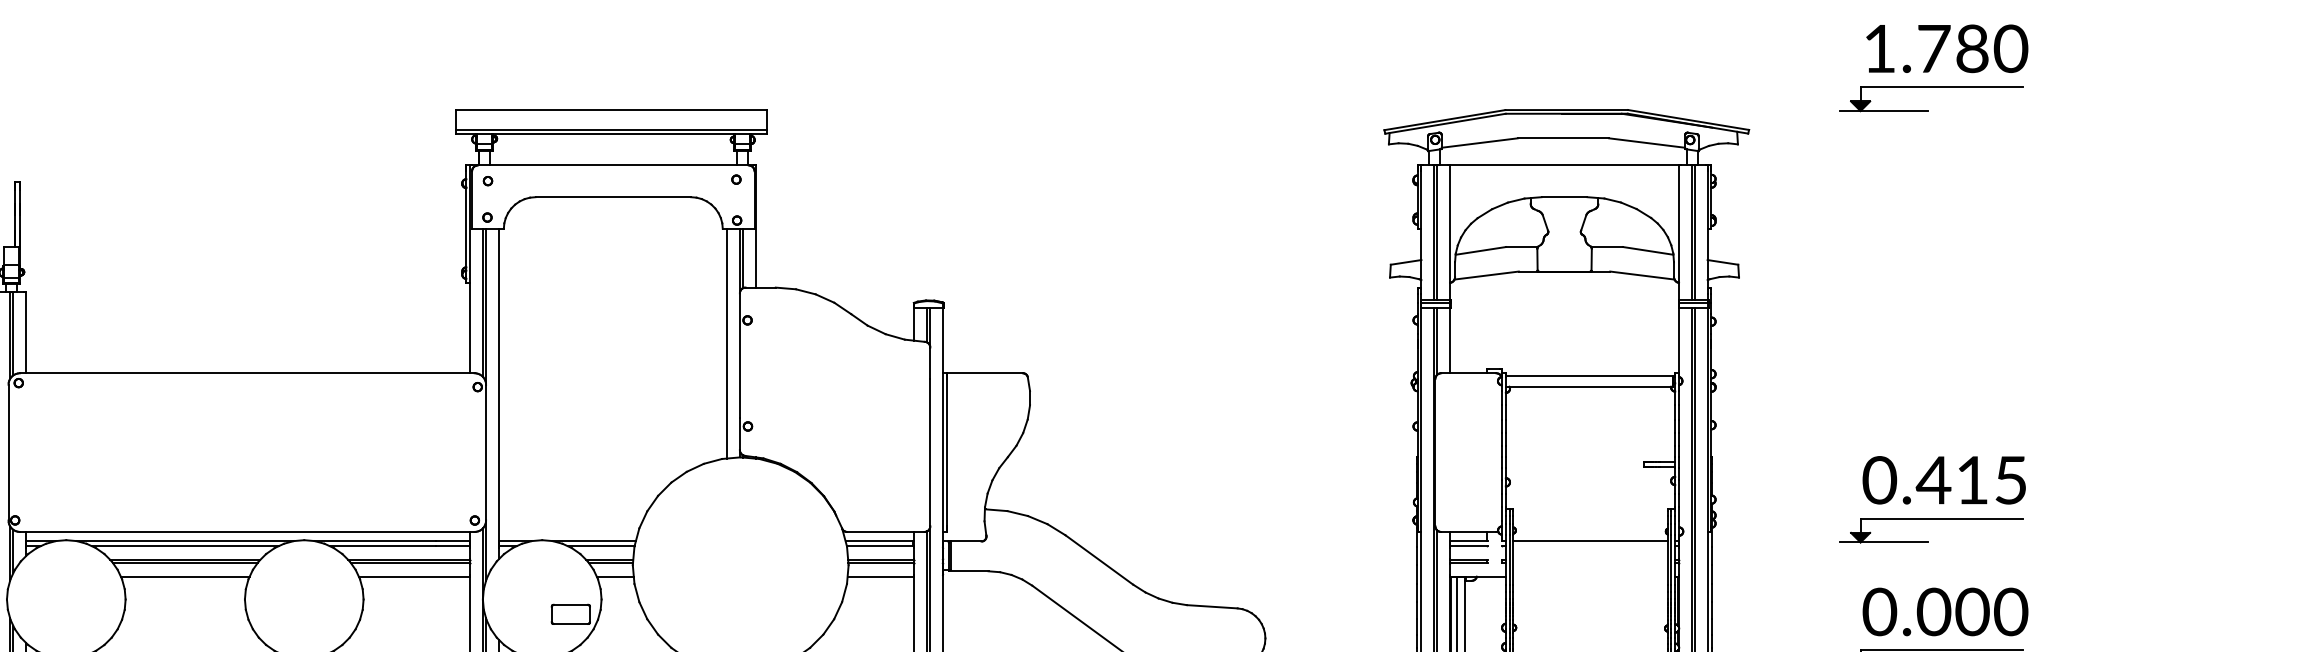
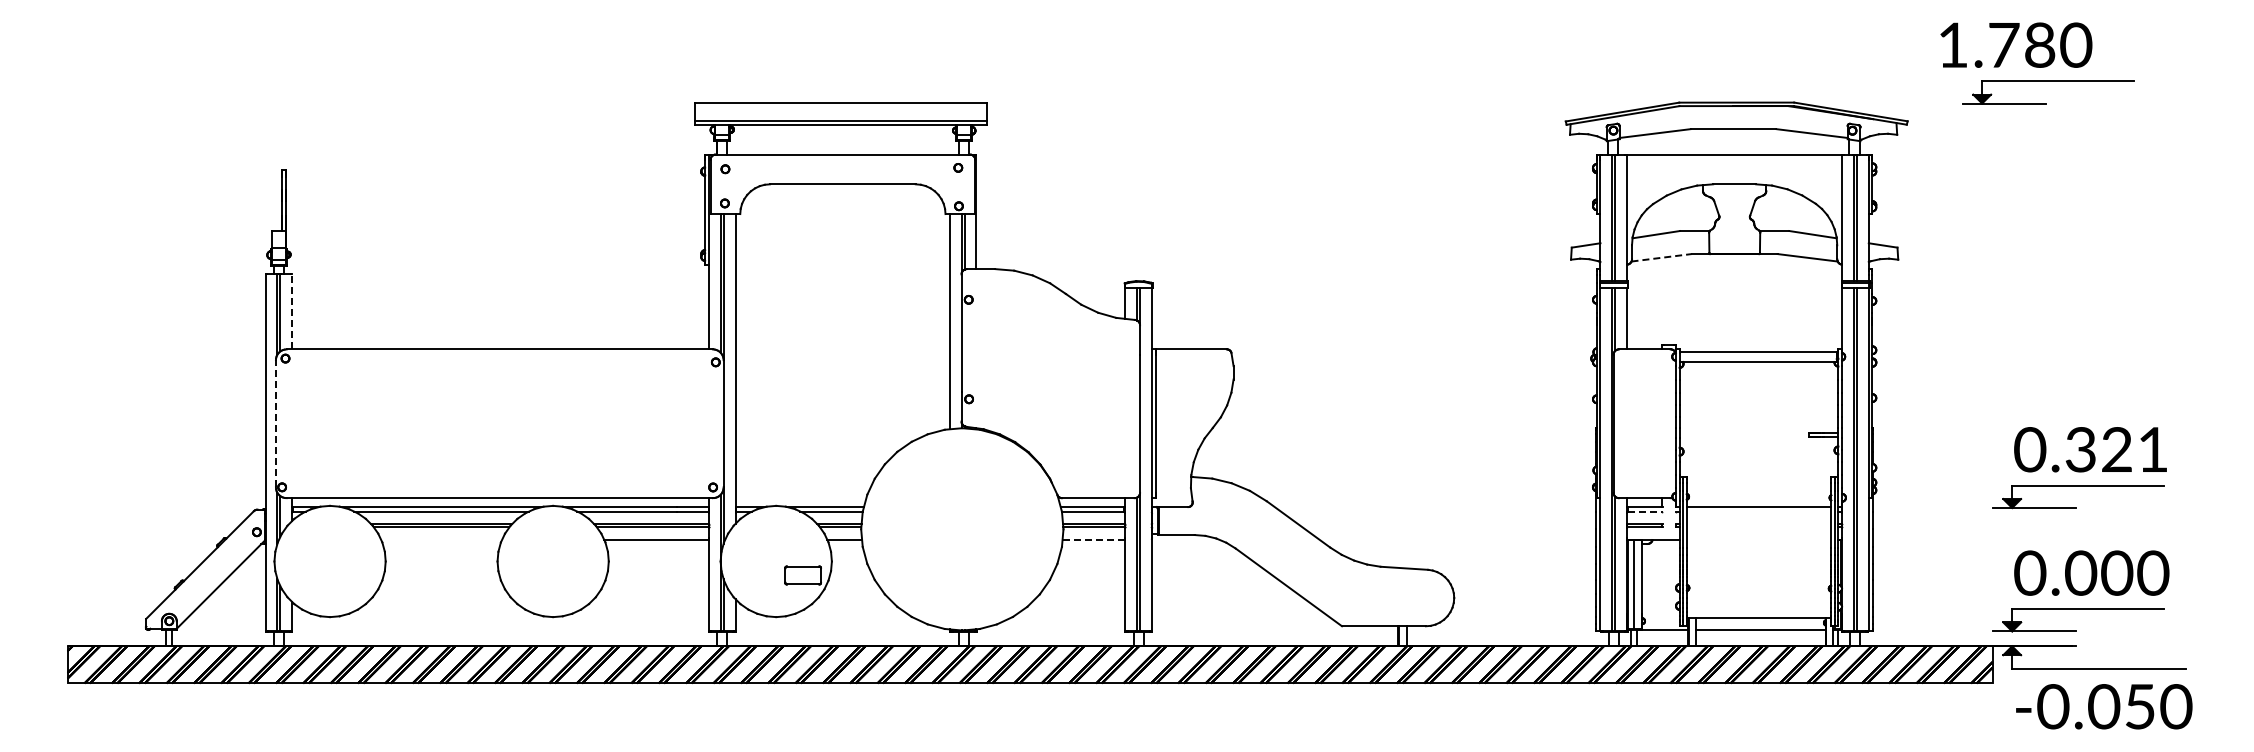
text: (1947, 48) -> (2016, 44), moved
part: (1931, 87) -> (2048, 81), moved
line: (1487, 275) -> (1662, 257), solid -> dashed
line: (26, 332) -> (292, 311), solid -> dashed
line: (8, 452) -> (275, 423), solid -> dashed
text: (1970, 480) -> (2115, 449), 0.415 -> 0.321
line: (1469, 546) -> (1645, 511), solid -> dashed
line: (185, 577) -> (441, 540), removed
line: (880, 577) -> (1093, 540), solid -> dashed

